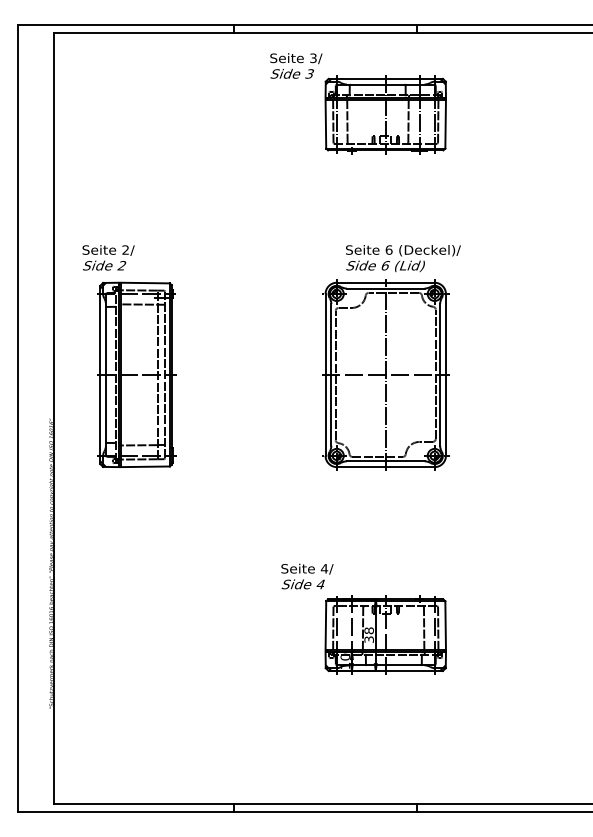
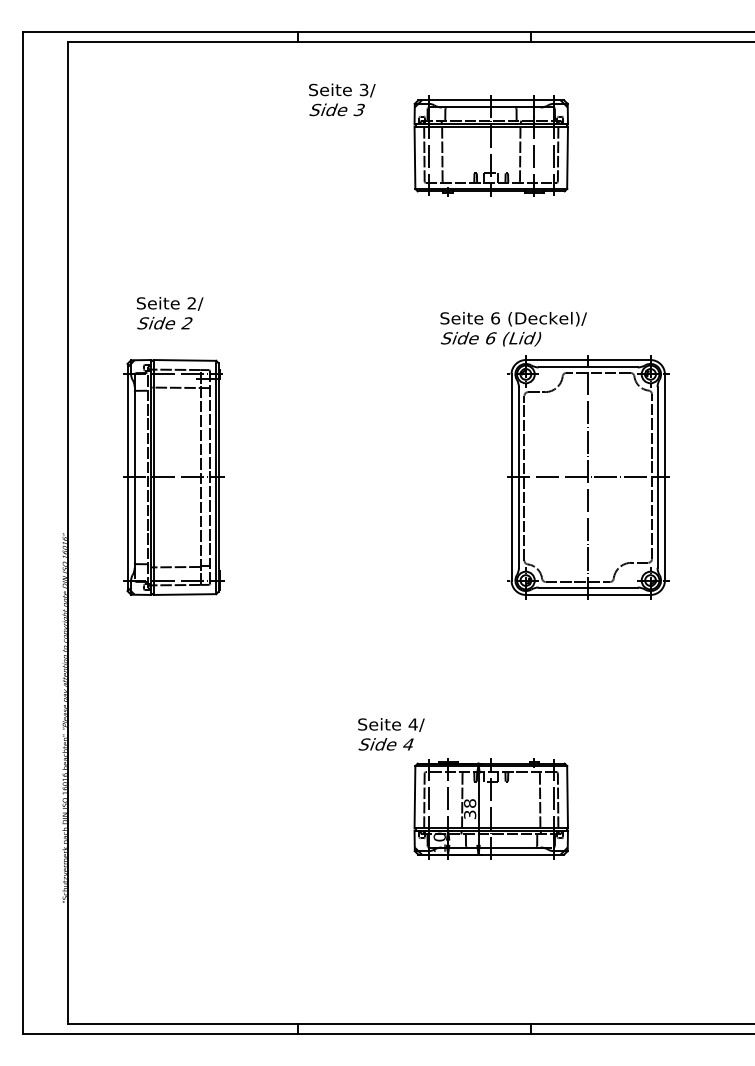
text: (296, 65) -> (342, 99), moved
text: (108, 258) -> (169, 313), moved
part: (385, 374) -> (588, 477), moved

